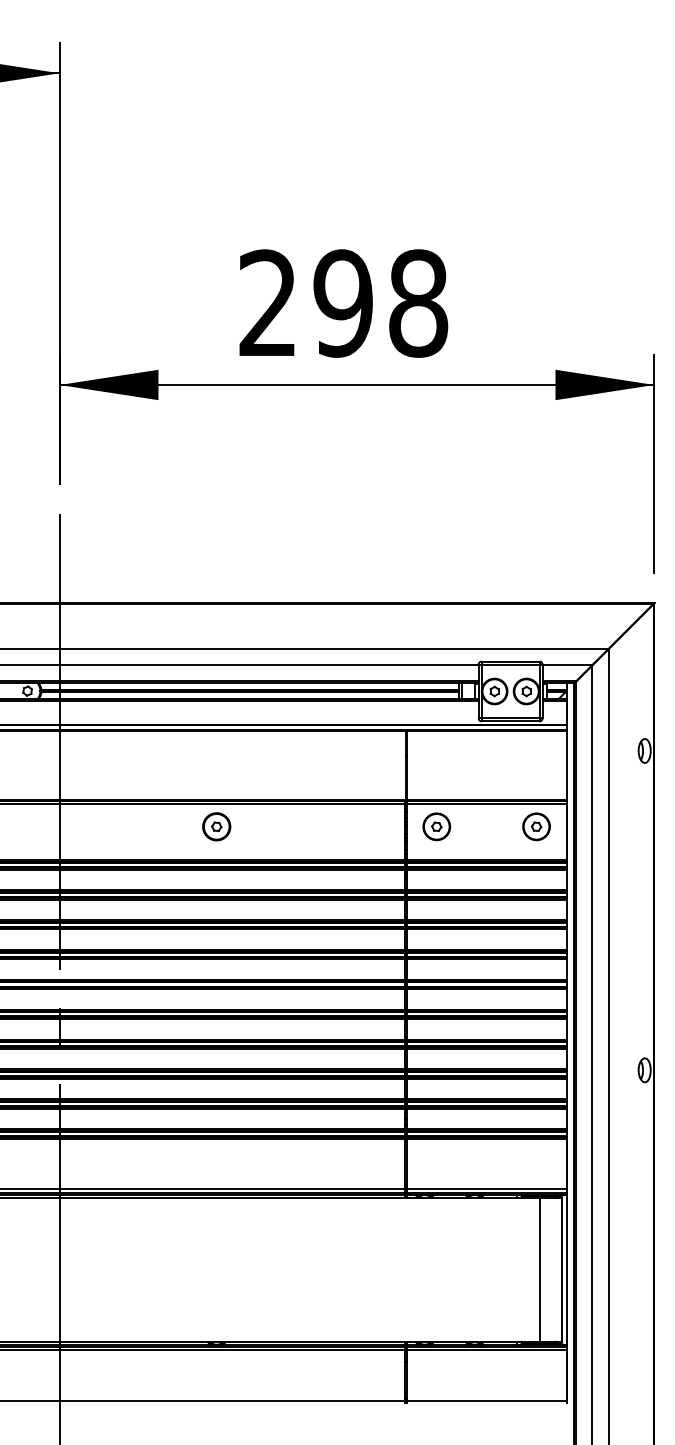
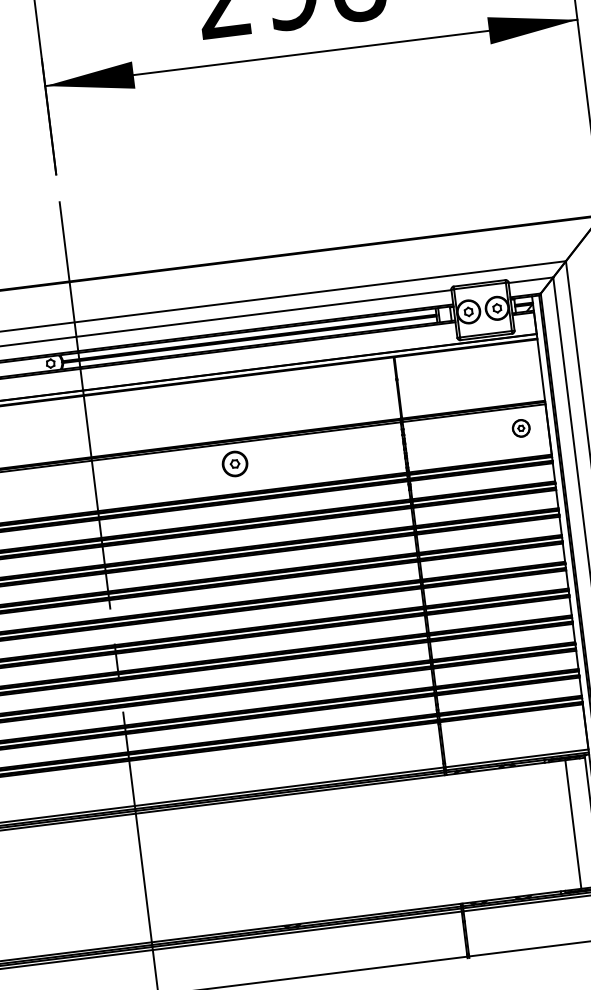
part: (436, 826) -> (431, 439), removed
part: (536, 826) -> (521, 428), size x0.7

